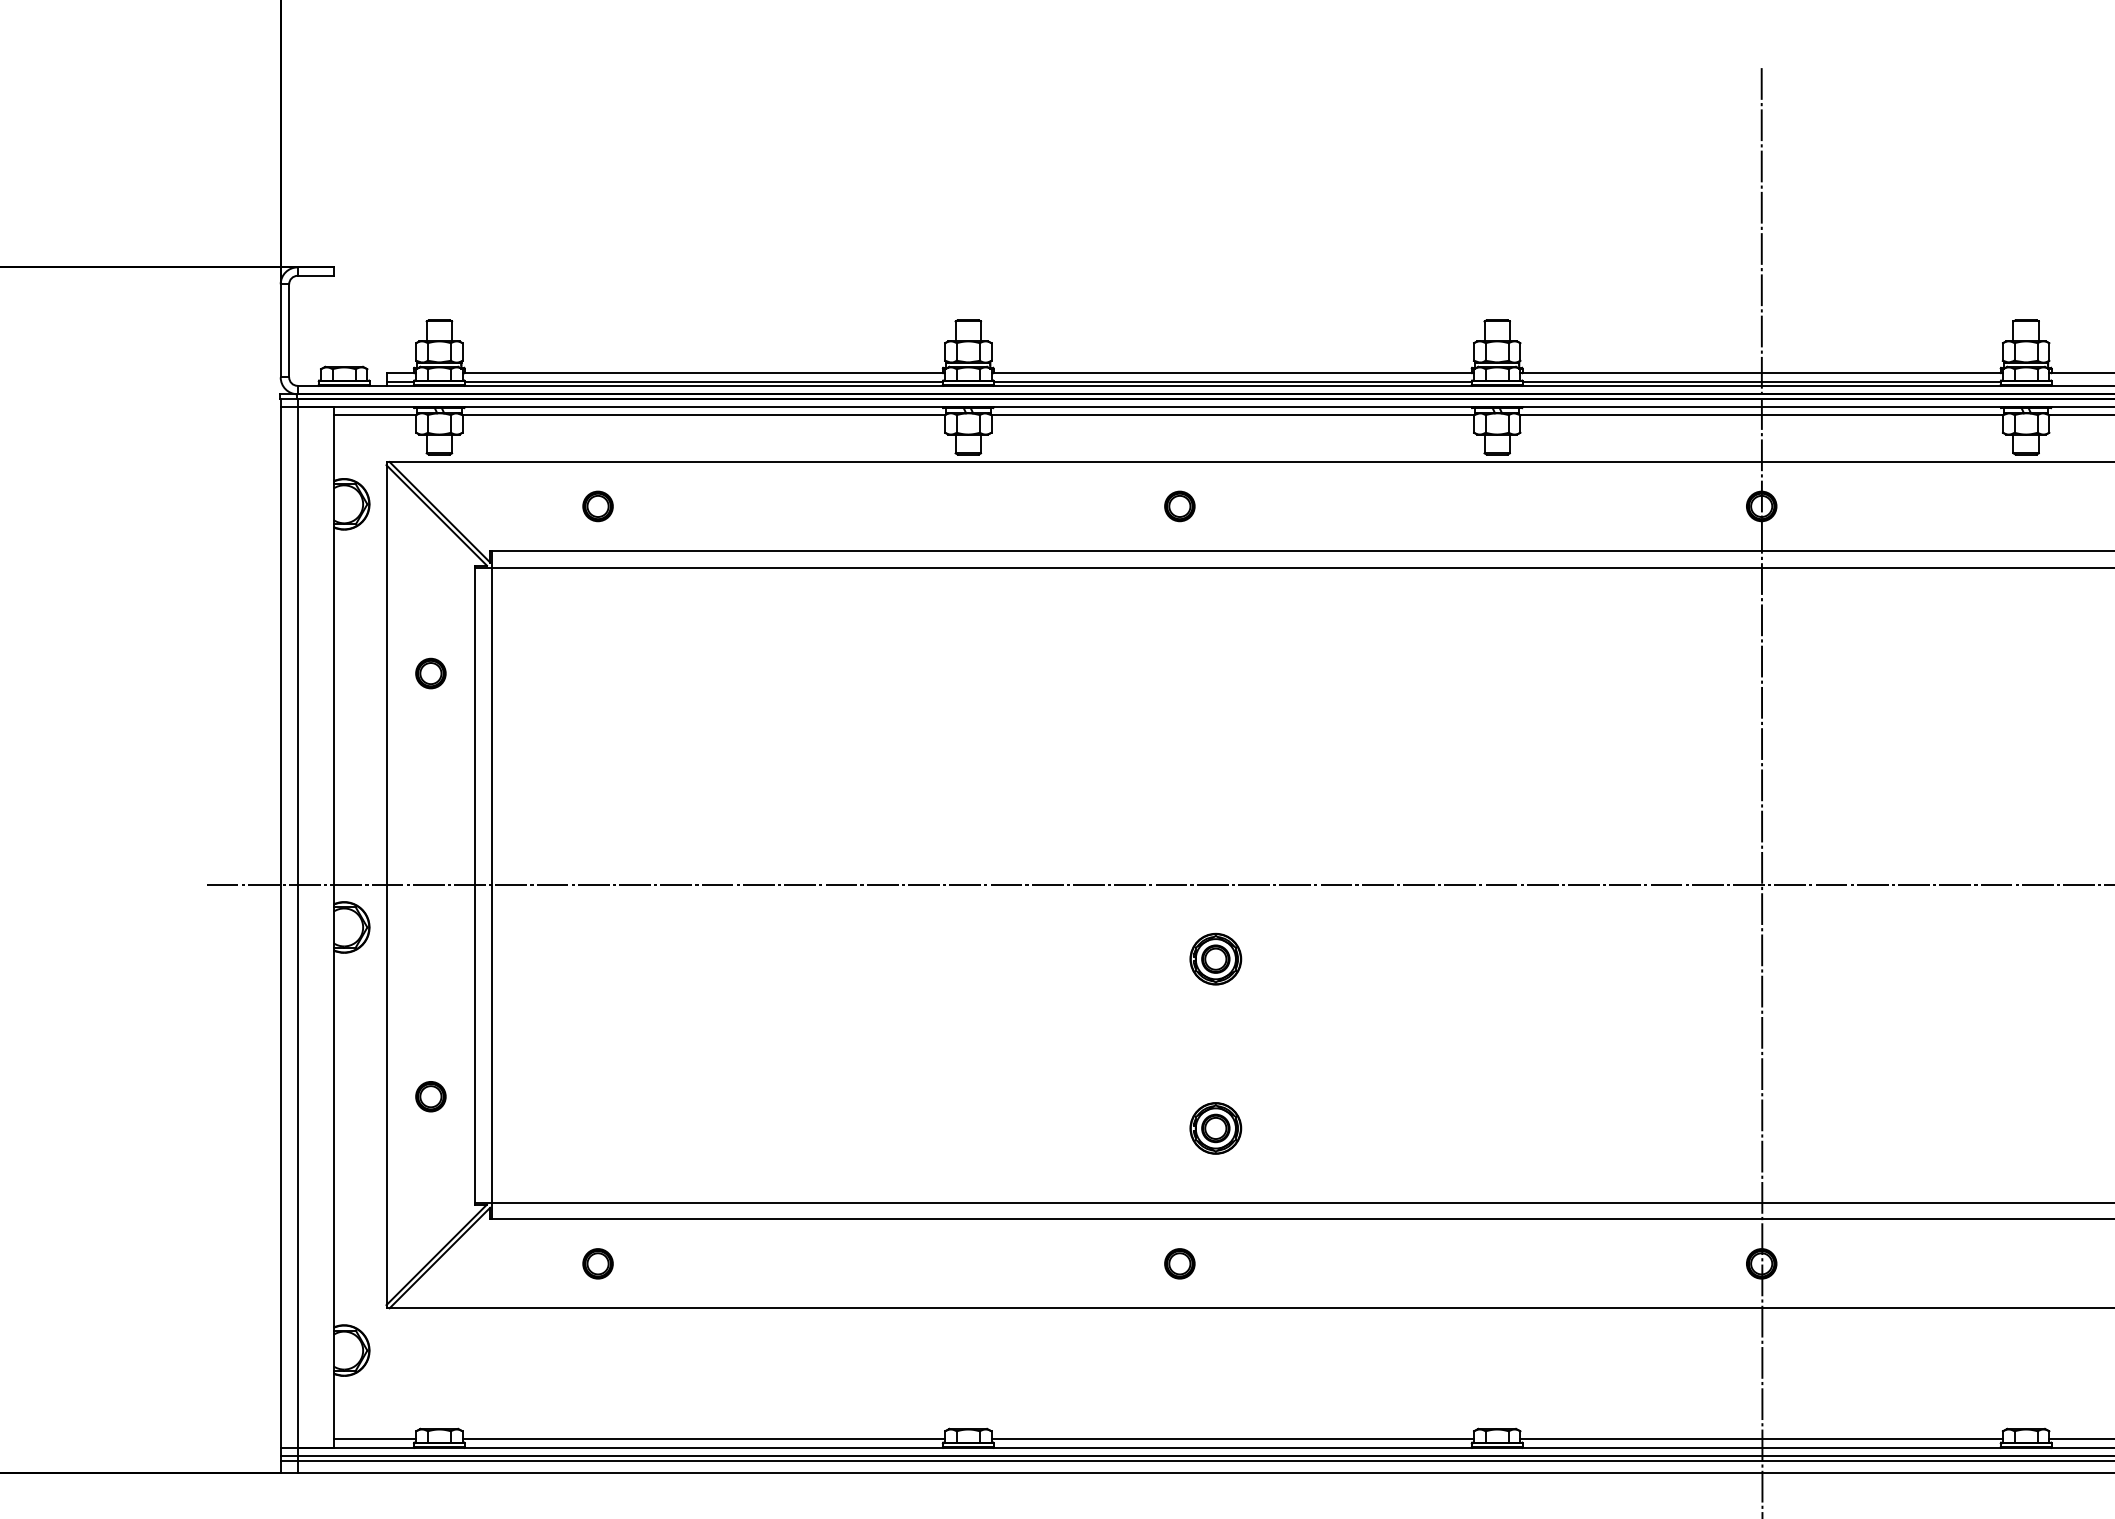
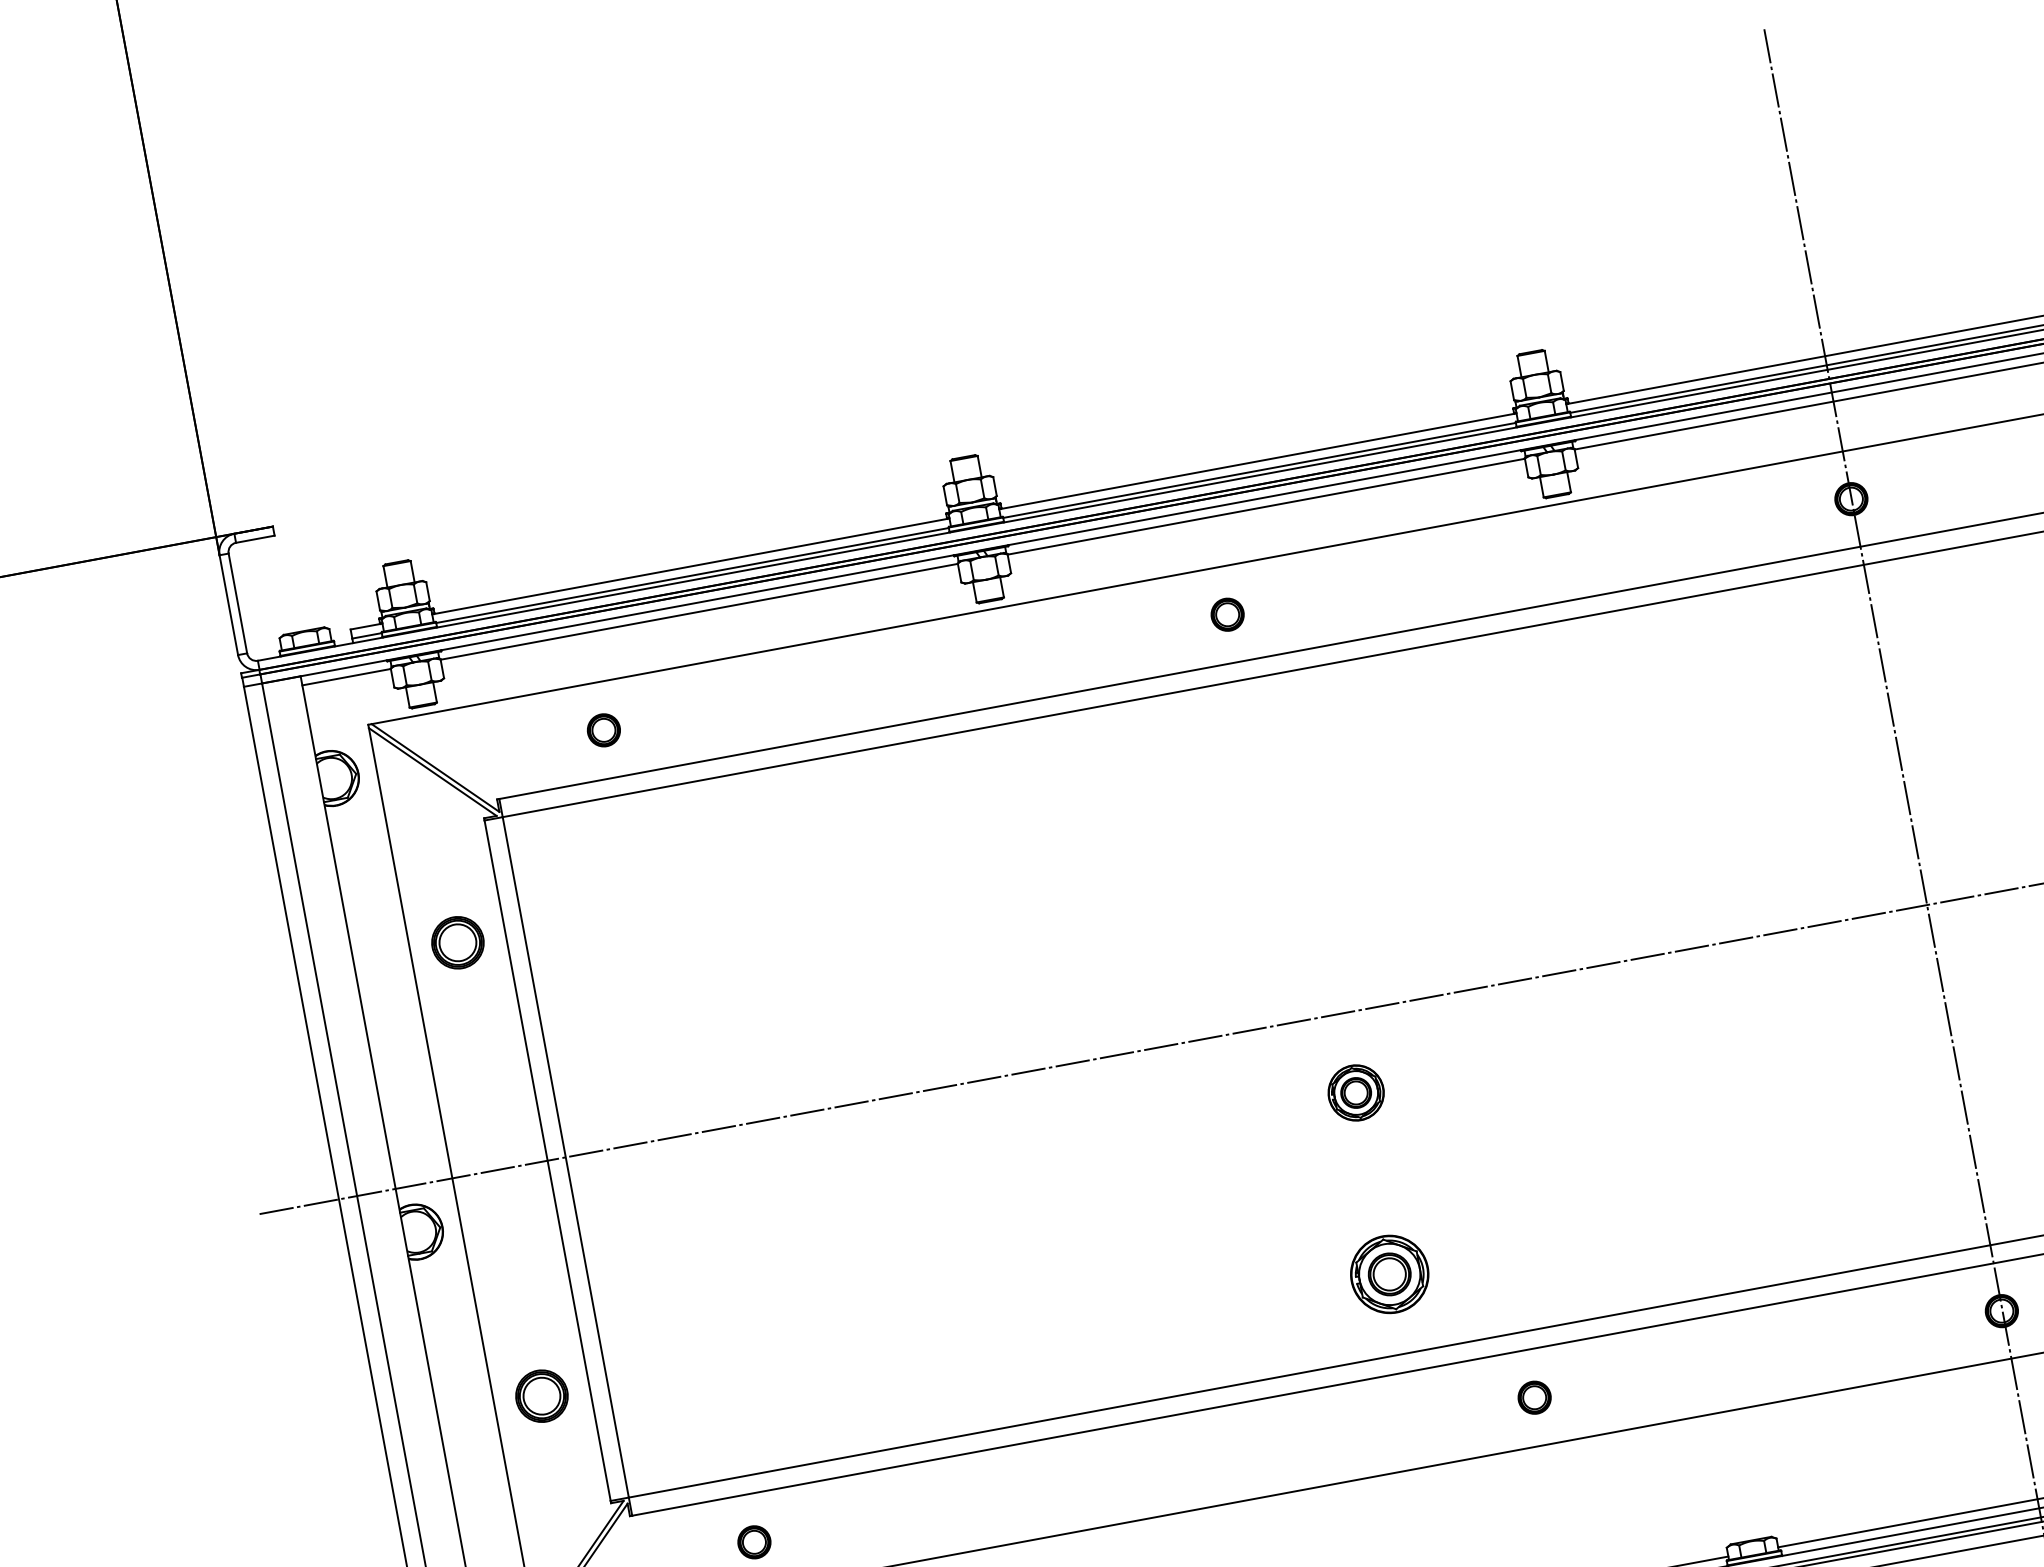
part: (430, 673) -> (457, 942), size x1.6
part: (430, 1096) -> (541, 1396), size x1.6
part: (1215, 1128) -> (1389, 1274), size x1.4
part: (1179, 1263) -> (1534, 1397), moved

